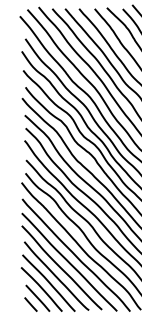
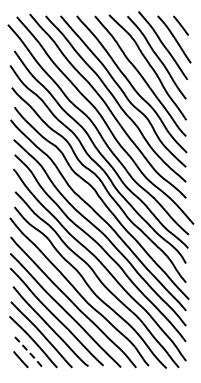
line: (39, 299) -> (30, 353), solid -> dashed

